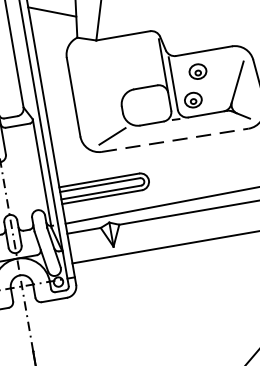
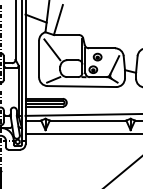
line: (98, 71) -> (52, 49), added
line: (176, 139) -> (82, 86), dashed -> solid

